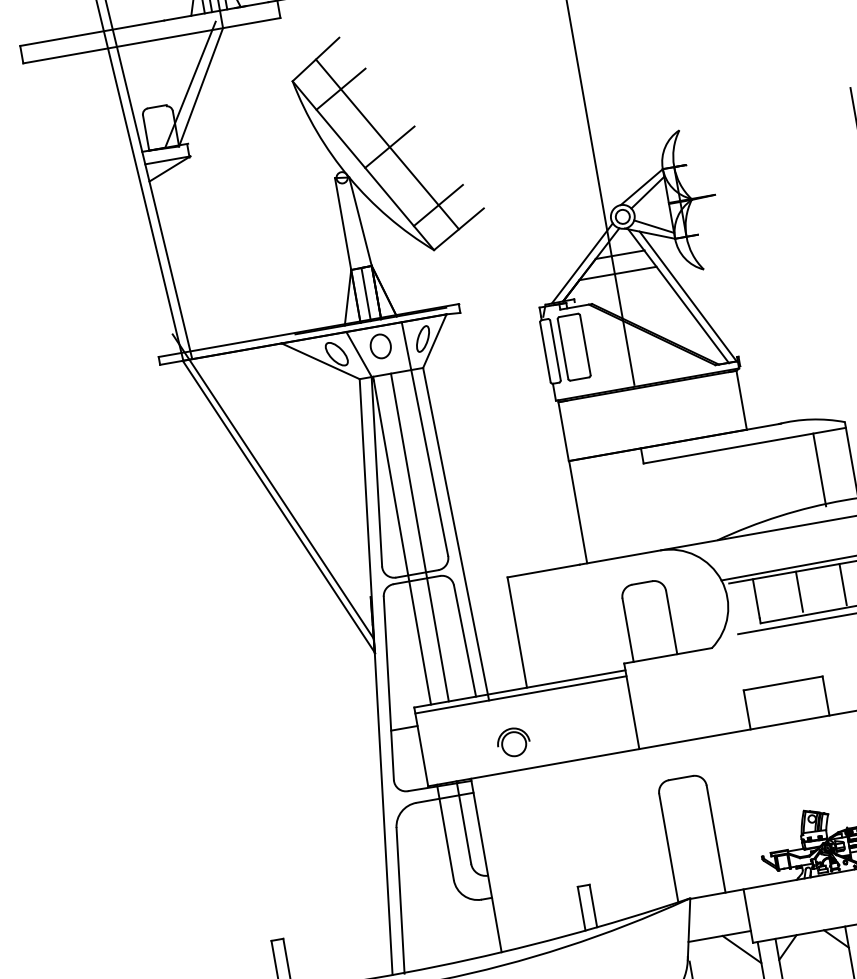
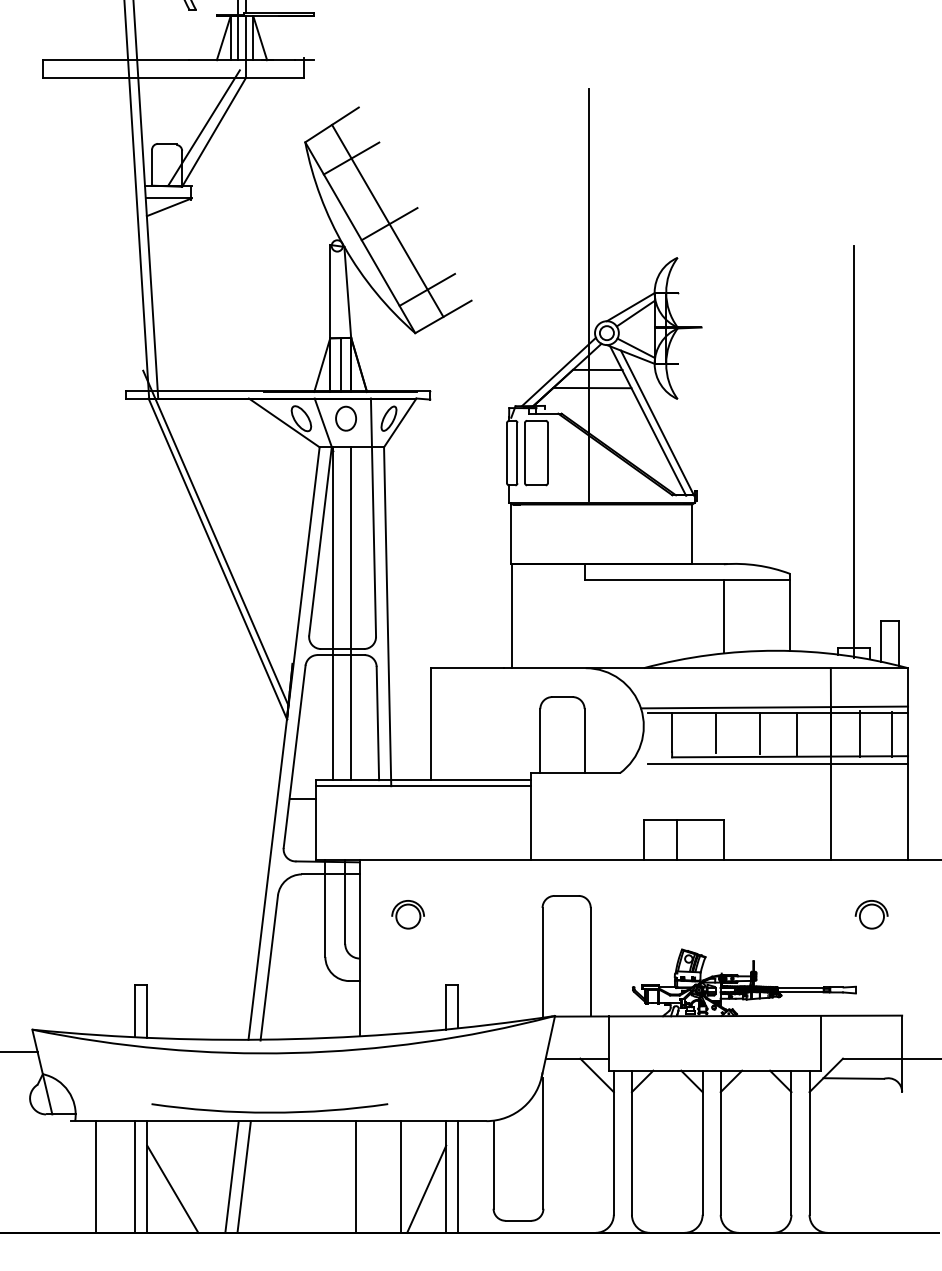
line: (819, 469) -> (723, 616), moved
line: (779, 704) -> (676, 840), added
part: (512, 742) -> (407, 914), moved

